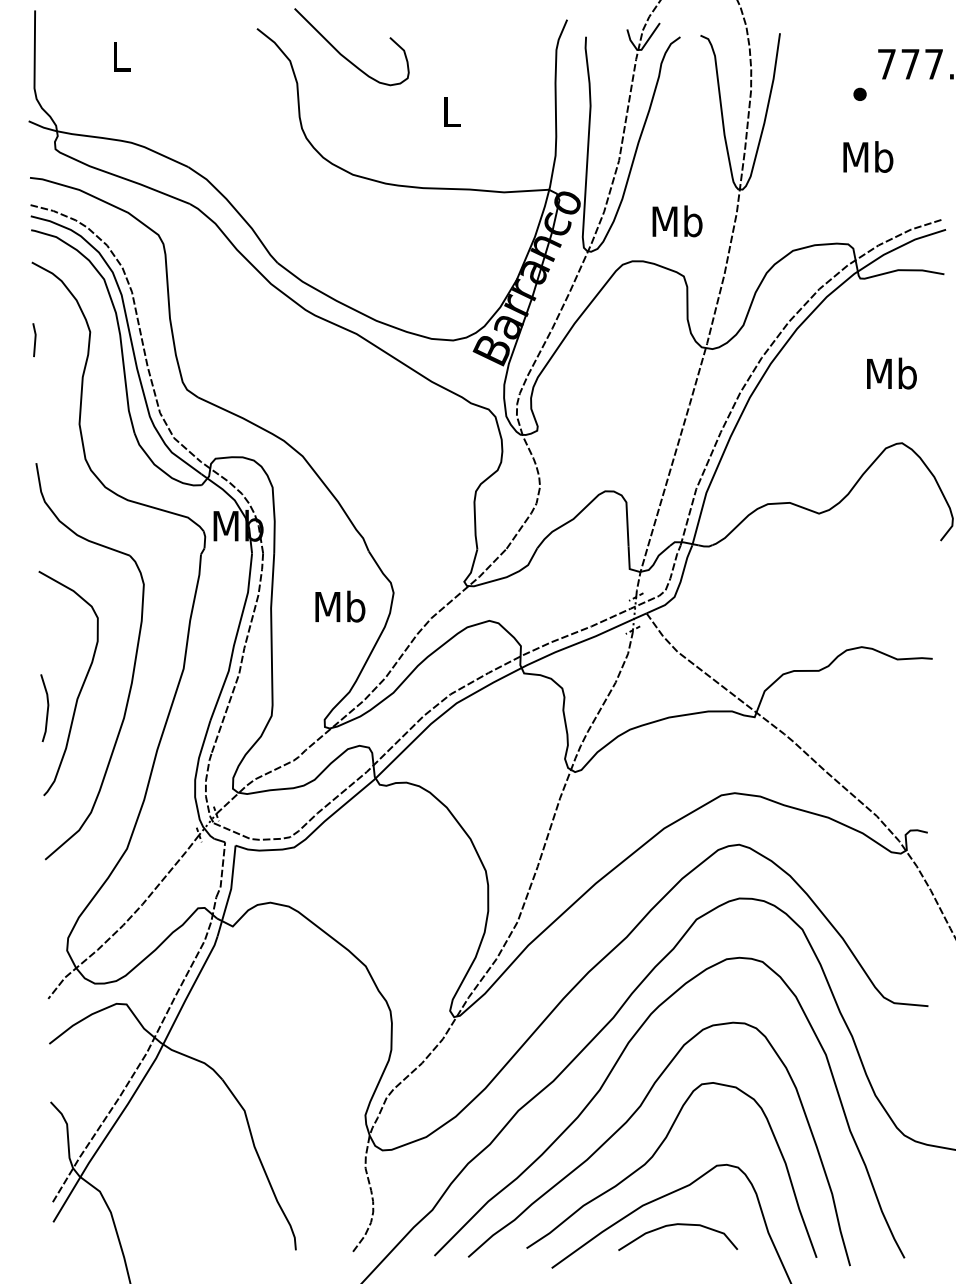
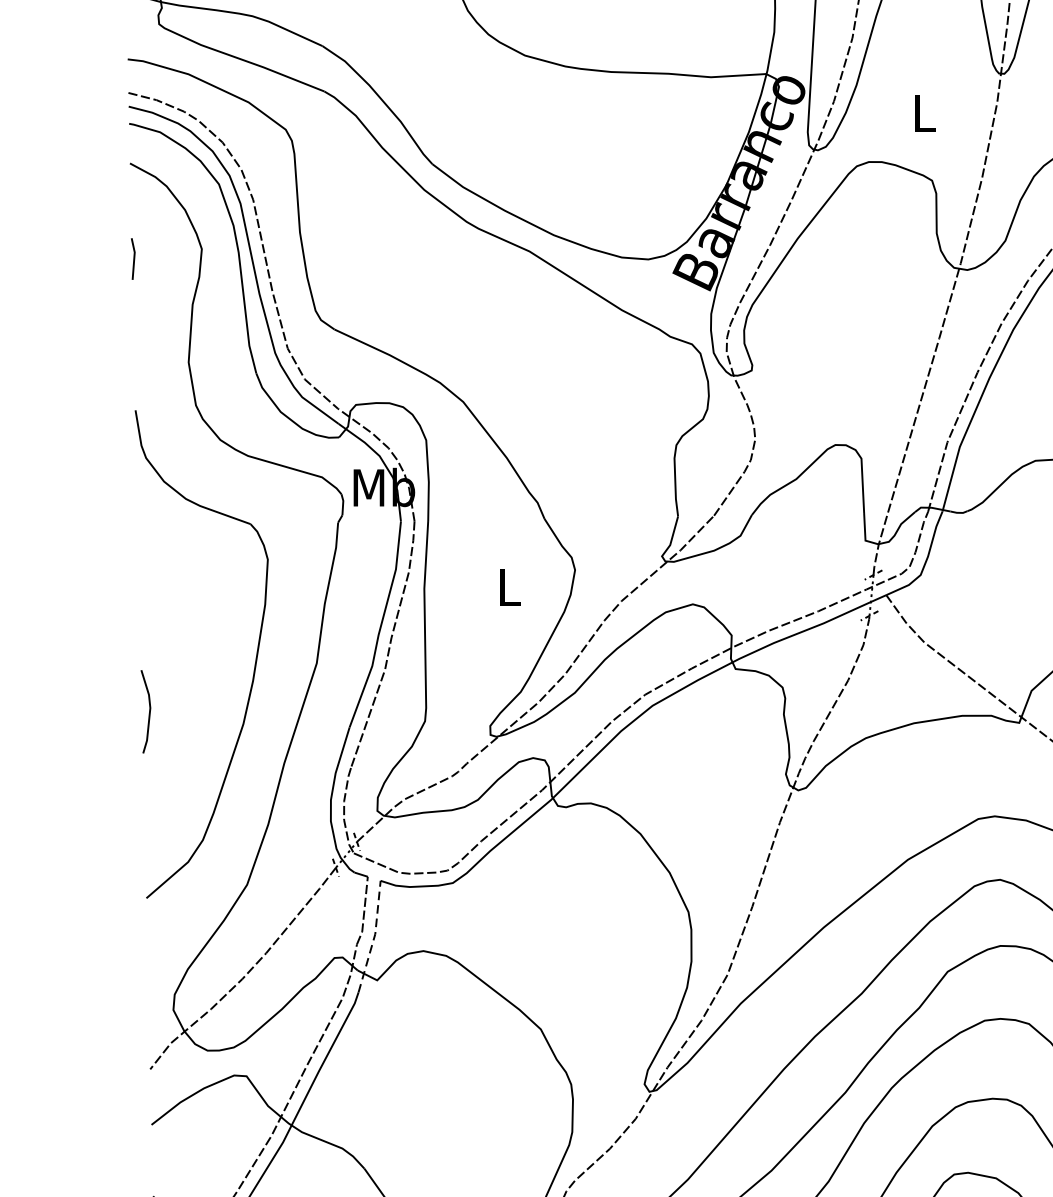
text: (677, 221) -> (924, 113), Mb -> L
text: (340, 606) -> (509, 586), Mb -> L
curve: (80, 688) -> (189, 687), removed
line: (230, 890) -> (374, 936), solid -> dashed

